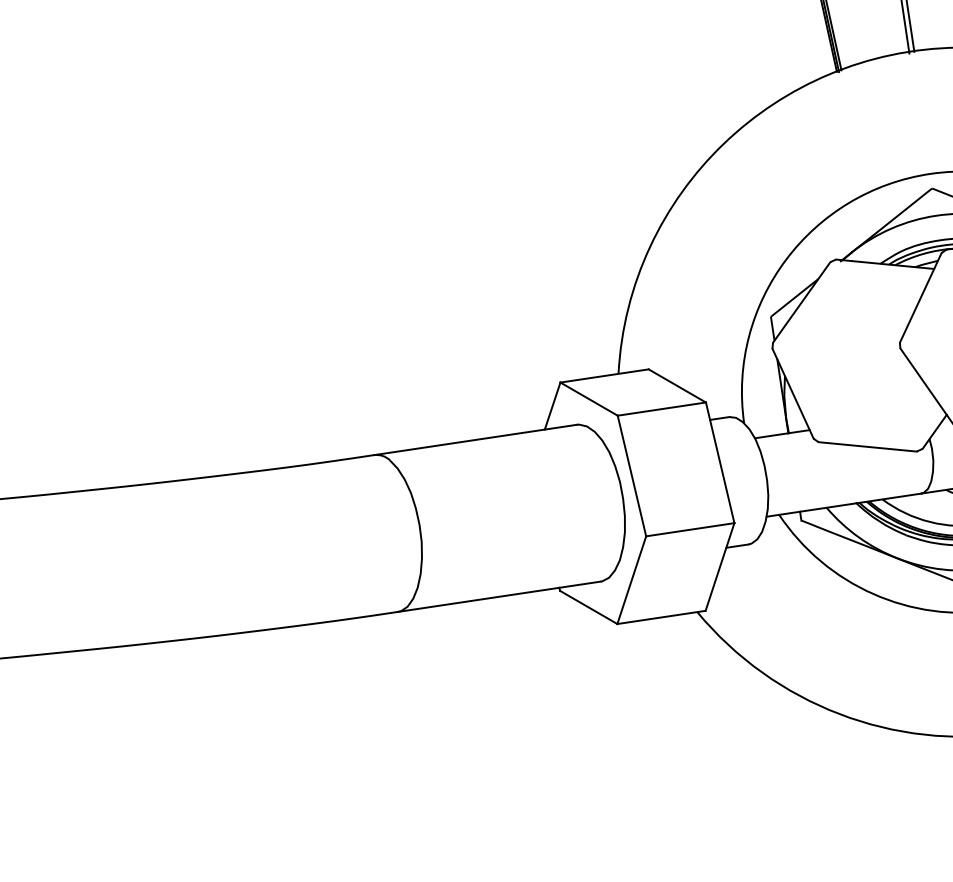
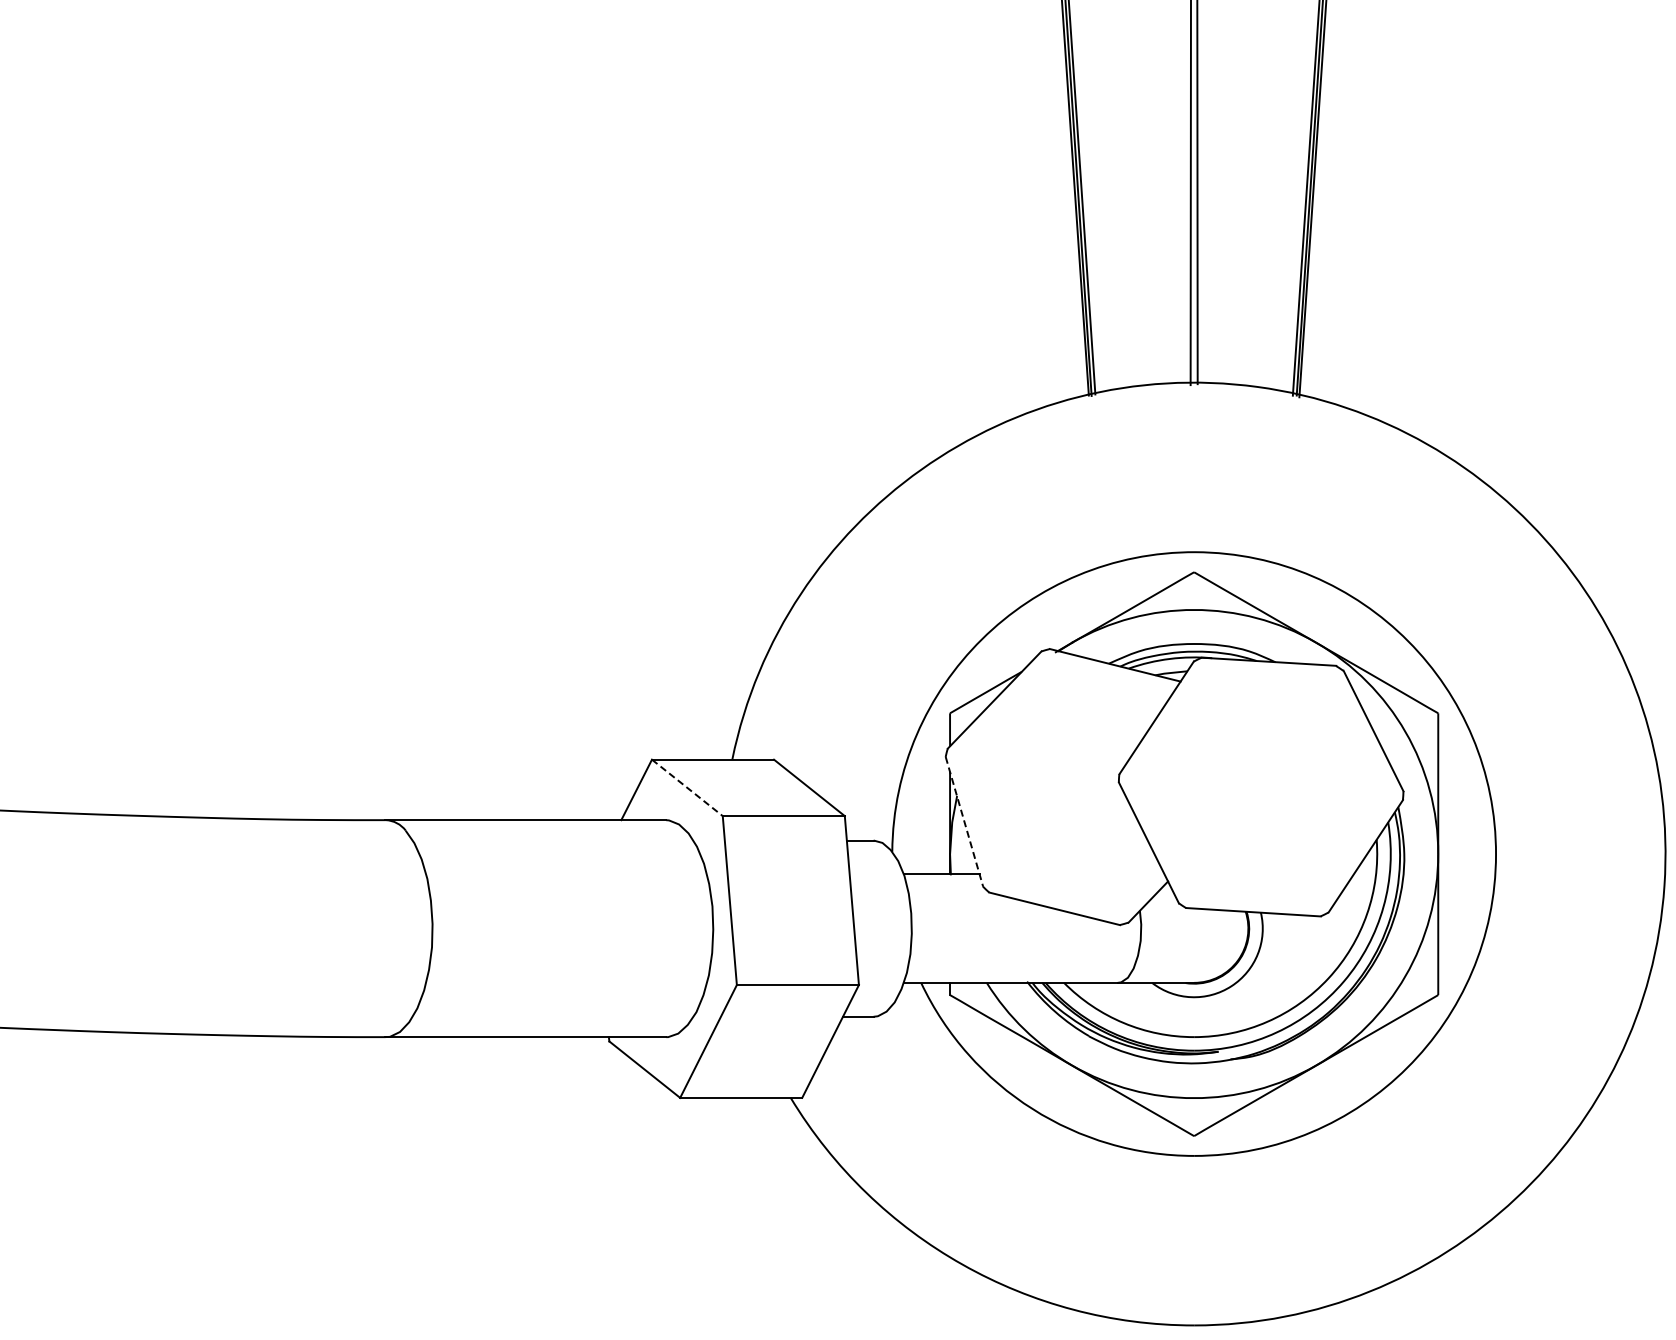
line: (793, 394) -> (964, 822), solid -> dashed
line: (589, 399) -> (687, 788), solid -> dashed

